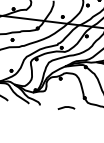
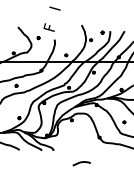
line: (66, 108) -> (81, 163), moved

